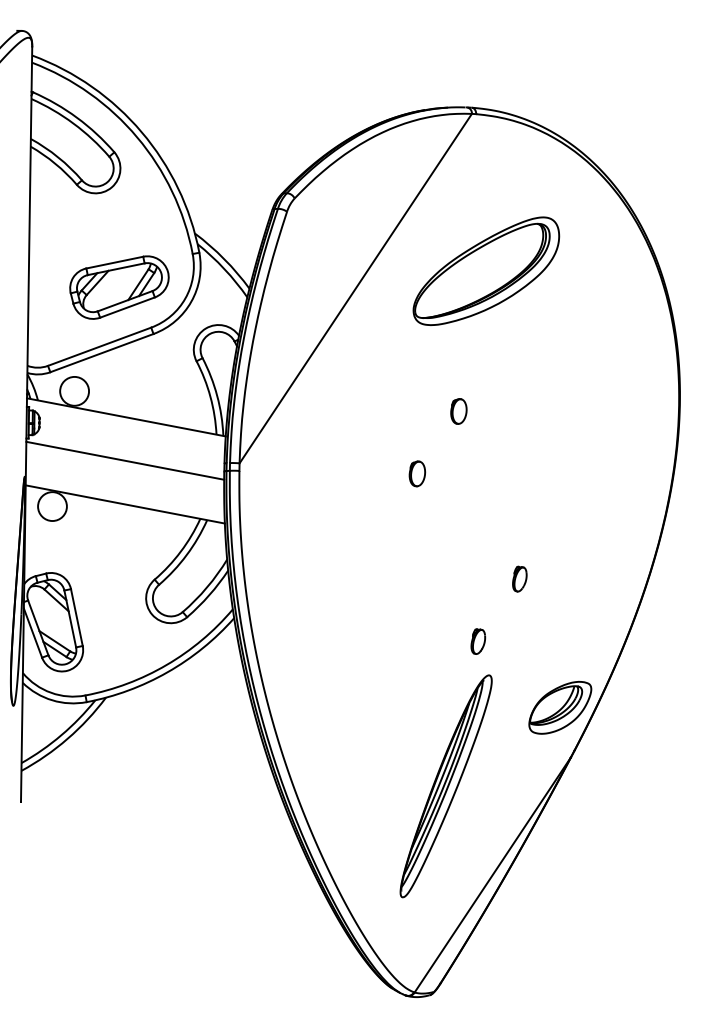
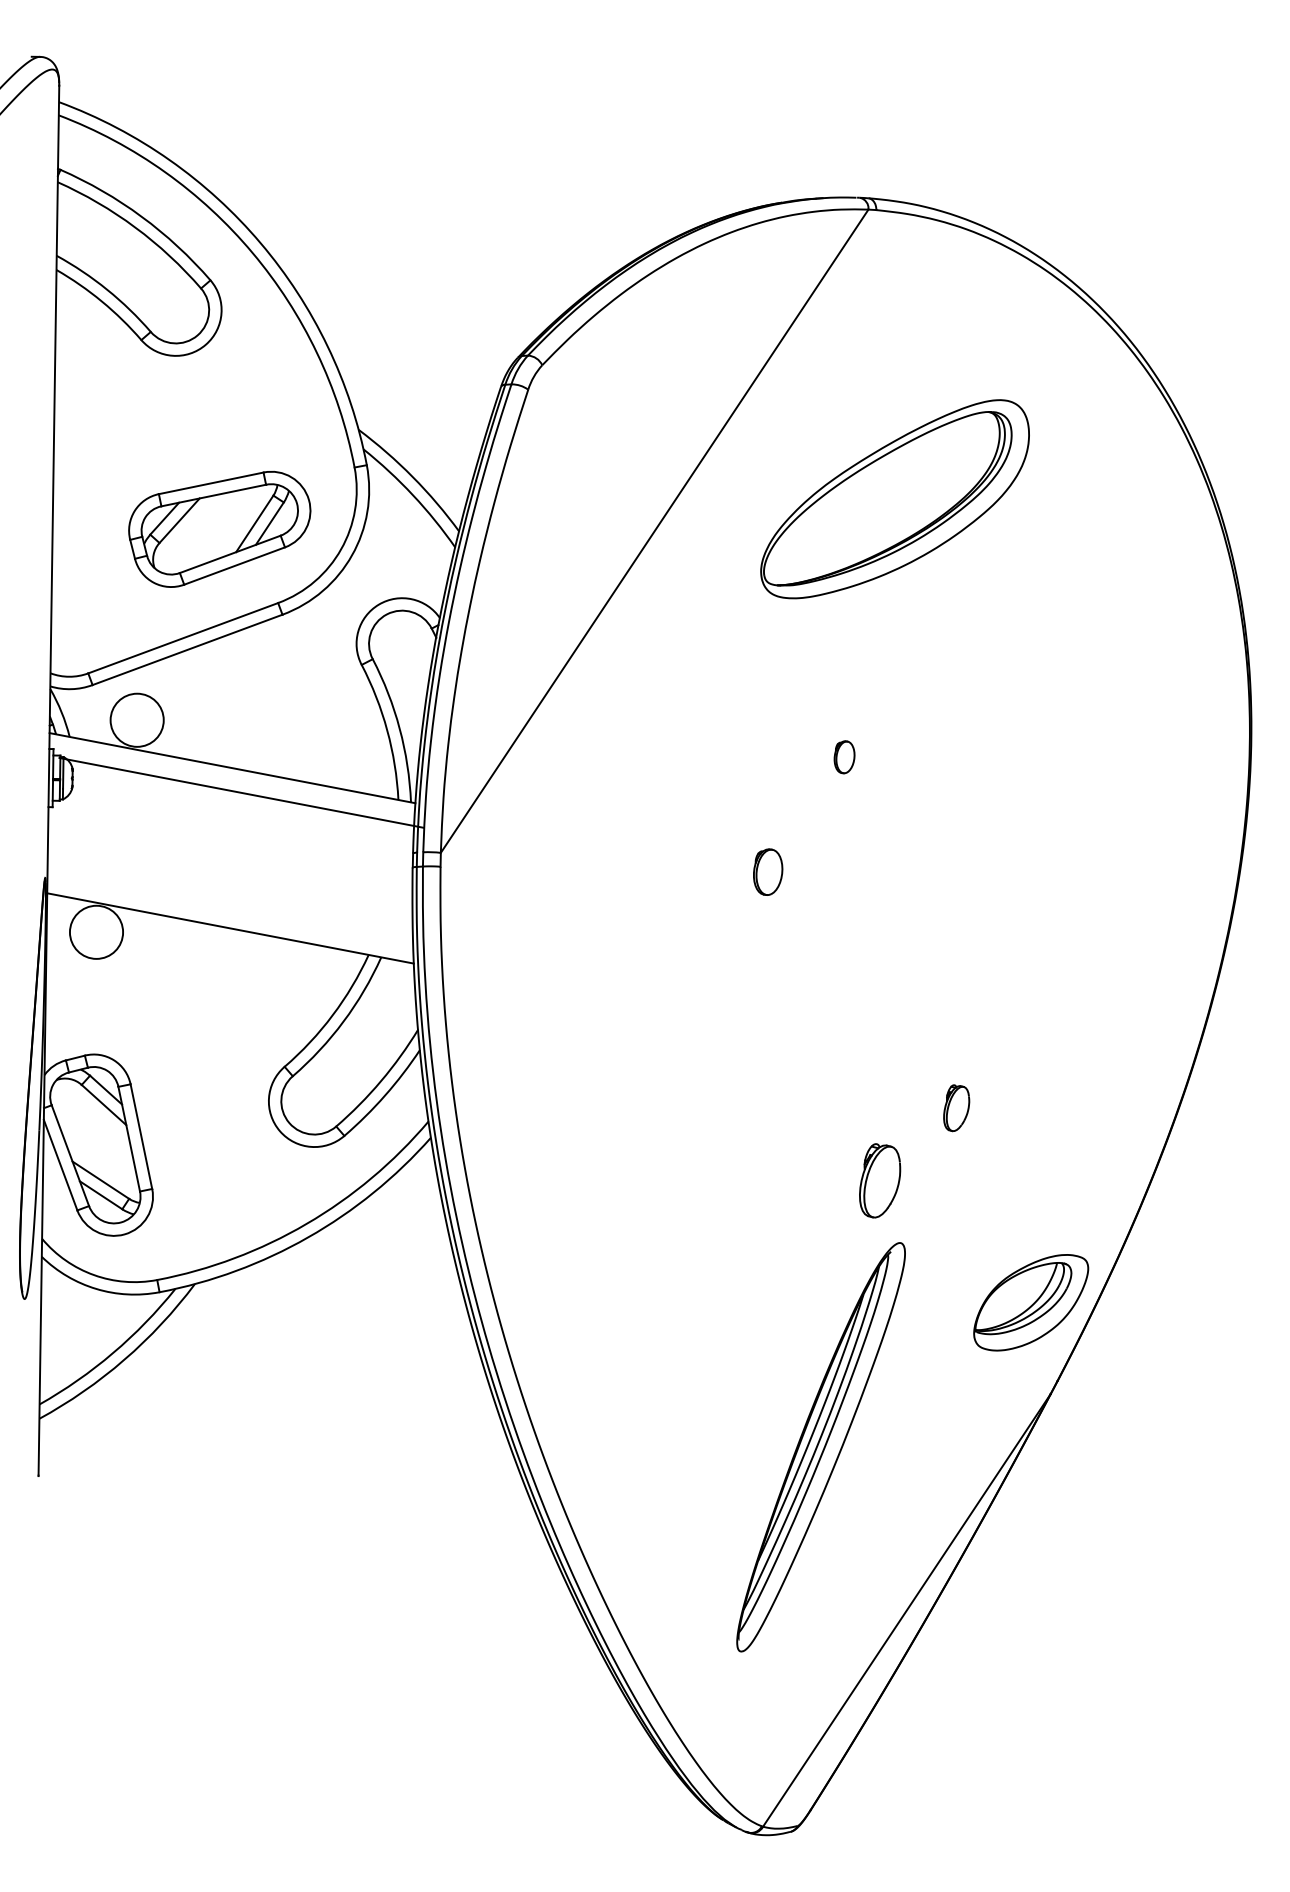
part: (458, 411) -> (843, 757), size x0.7
line: (125, 460) -> (241, 792), moved
part: (519, 578) -> (956, 1107), moved
part: (478, 641) -> (880, 1180), size x1.6

